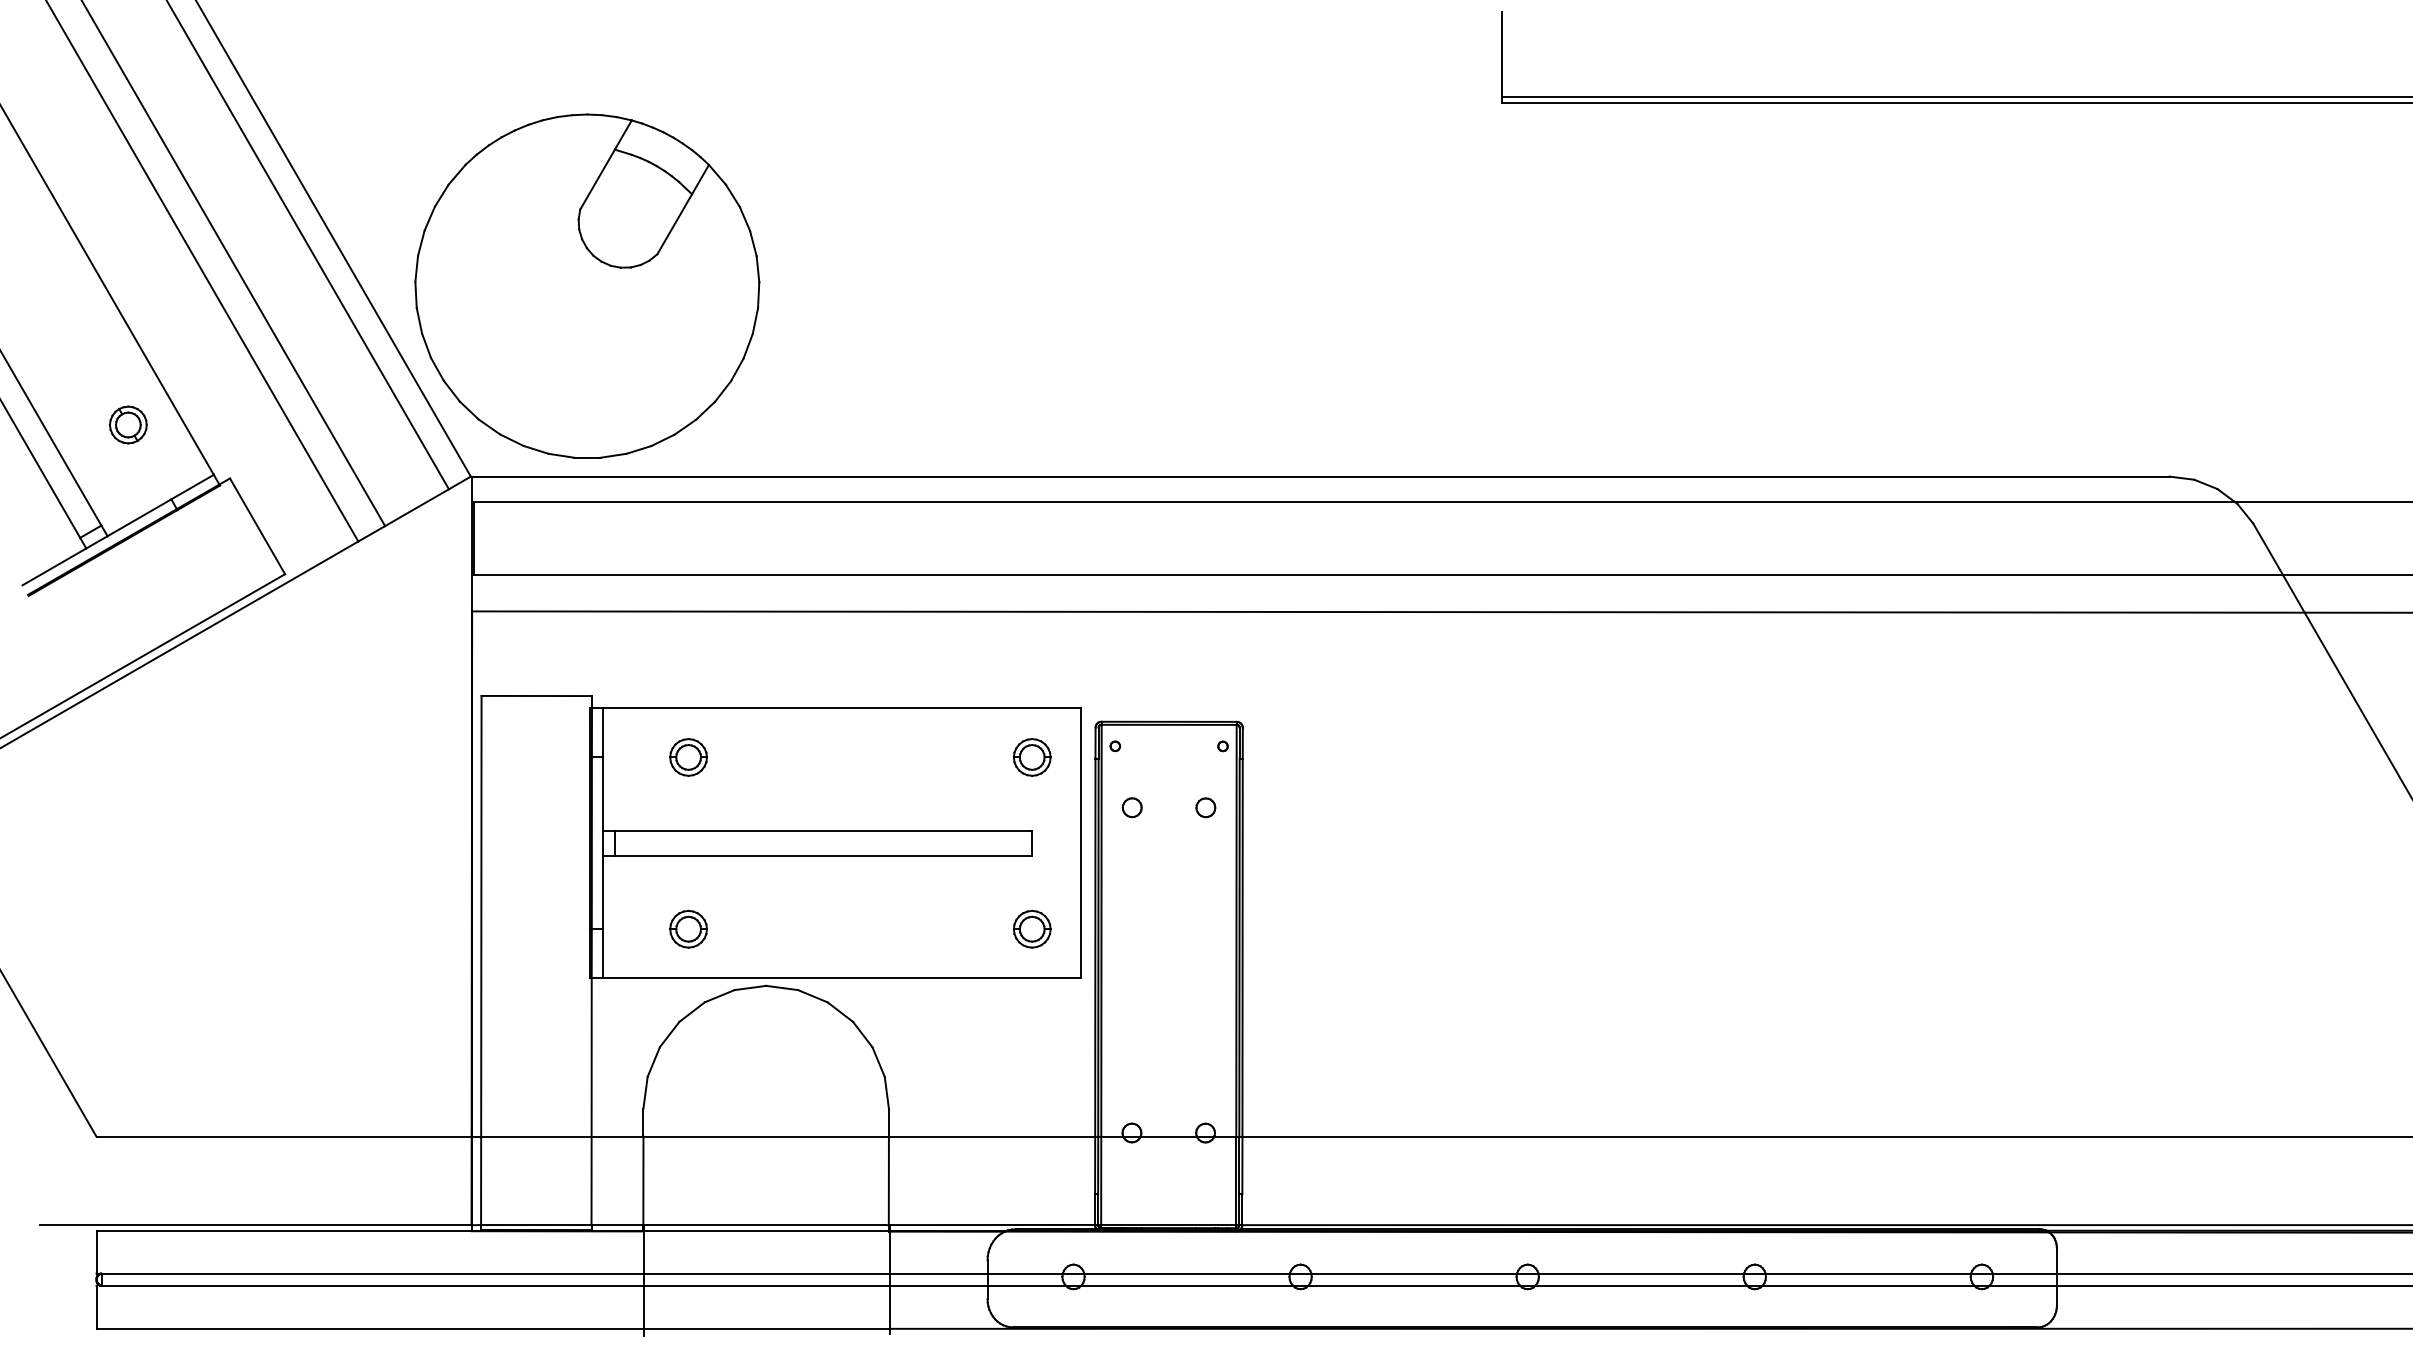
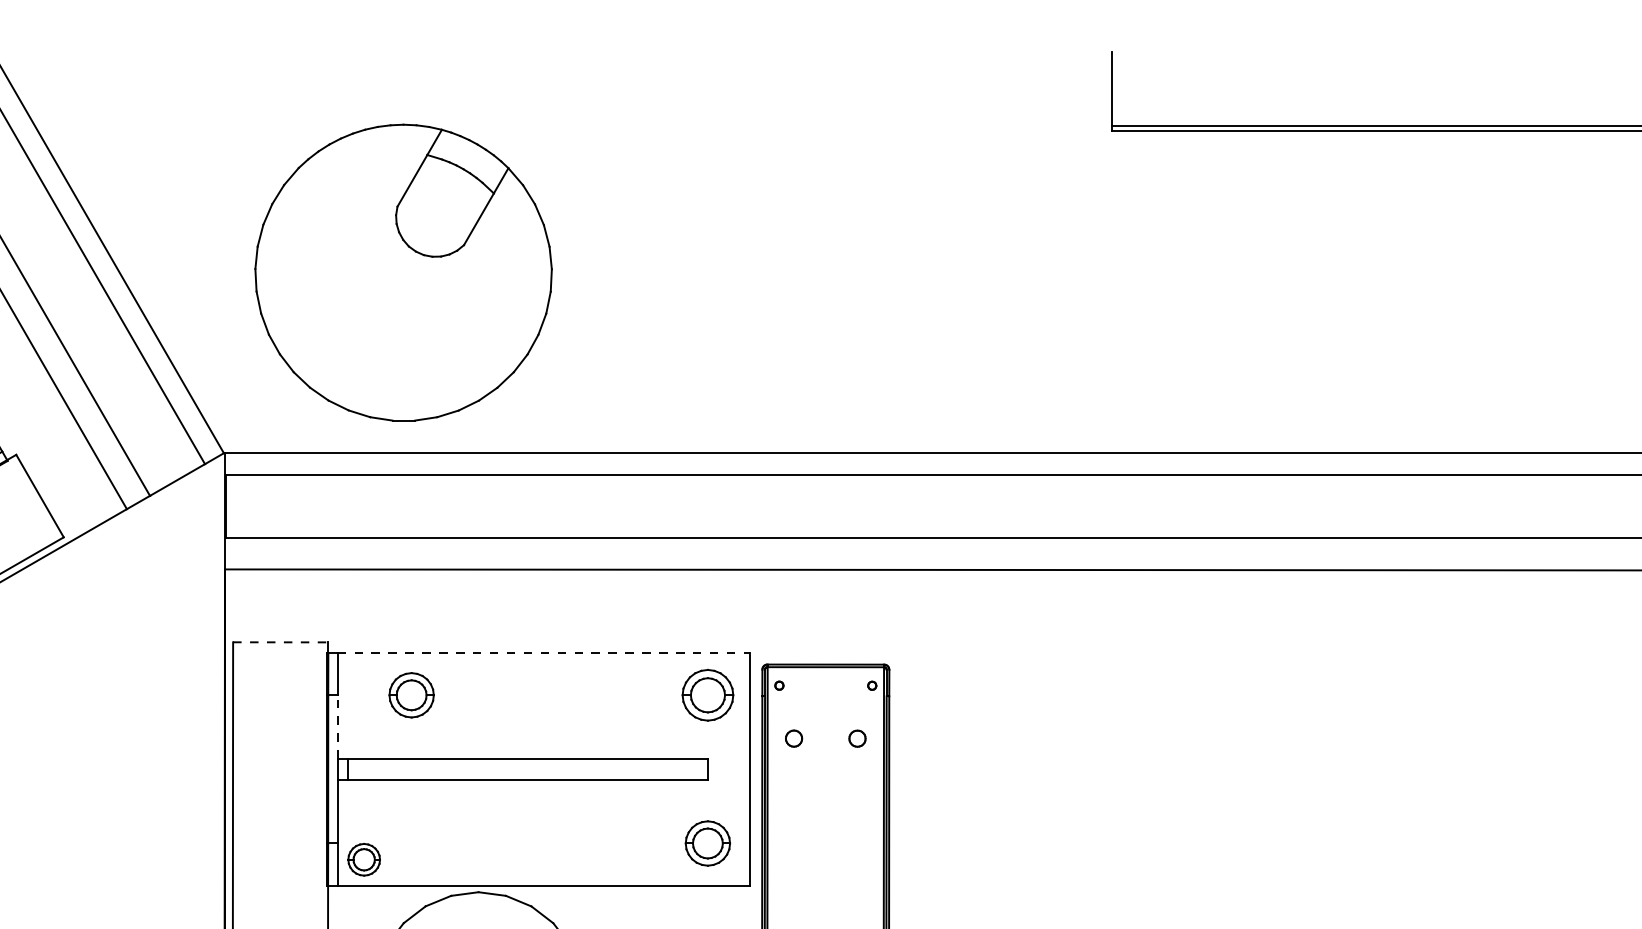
part: (587, 285) -> (403, 272), moved
line: (537, 696) -> (281, 642), solid -> dashed
line: (842, 708) -> (544, 653), solid -> dashed
part: (688, 757) -> (411, 695), size x1.4
part: (1031, 757) -> (707, 695), size x1.6
line: (602, 794) -> (337, 727), solid -> dashed
part: (688, 928) -> (364, 859), moved
part: (1031, 928) -> (707, 842), size x1.4

